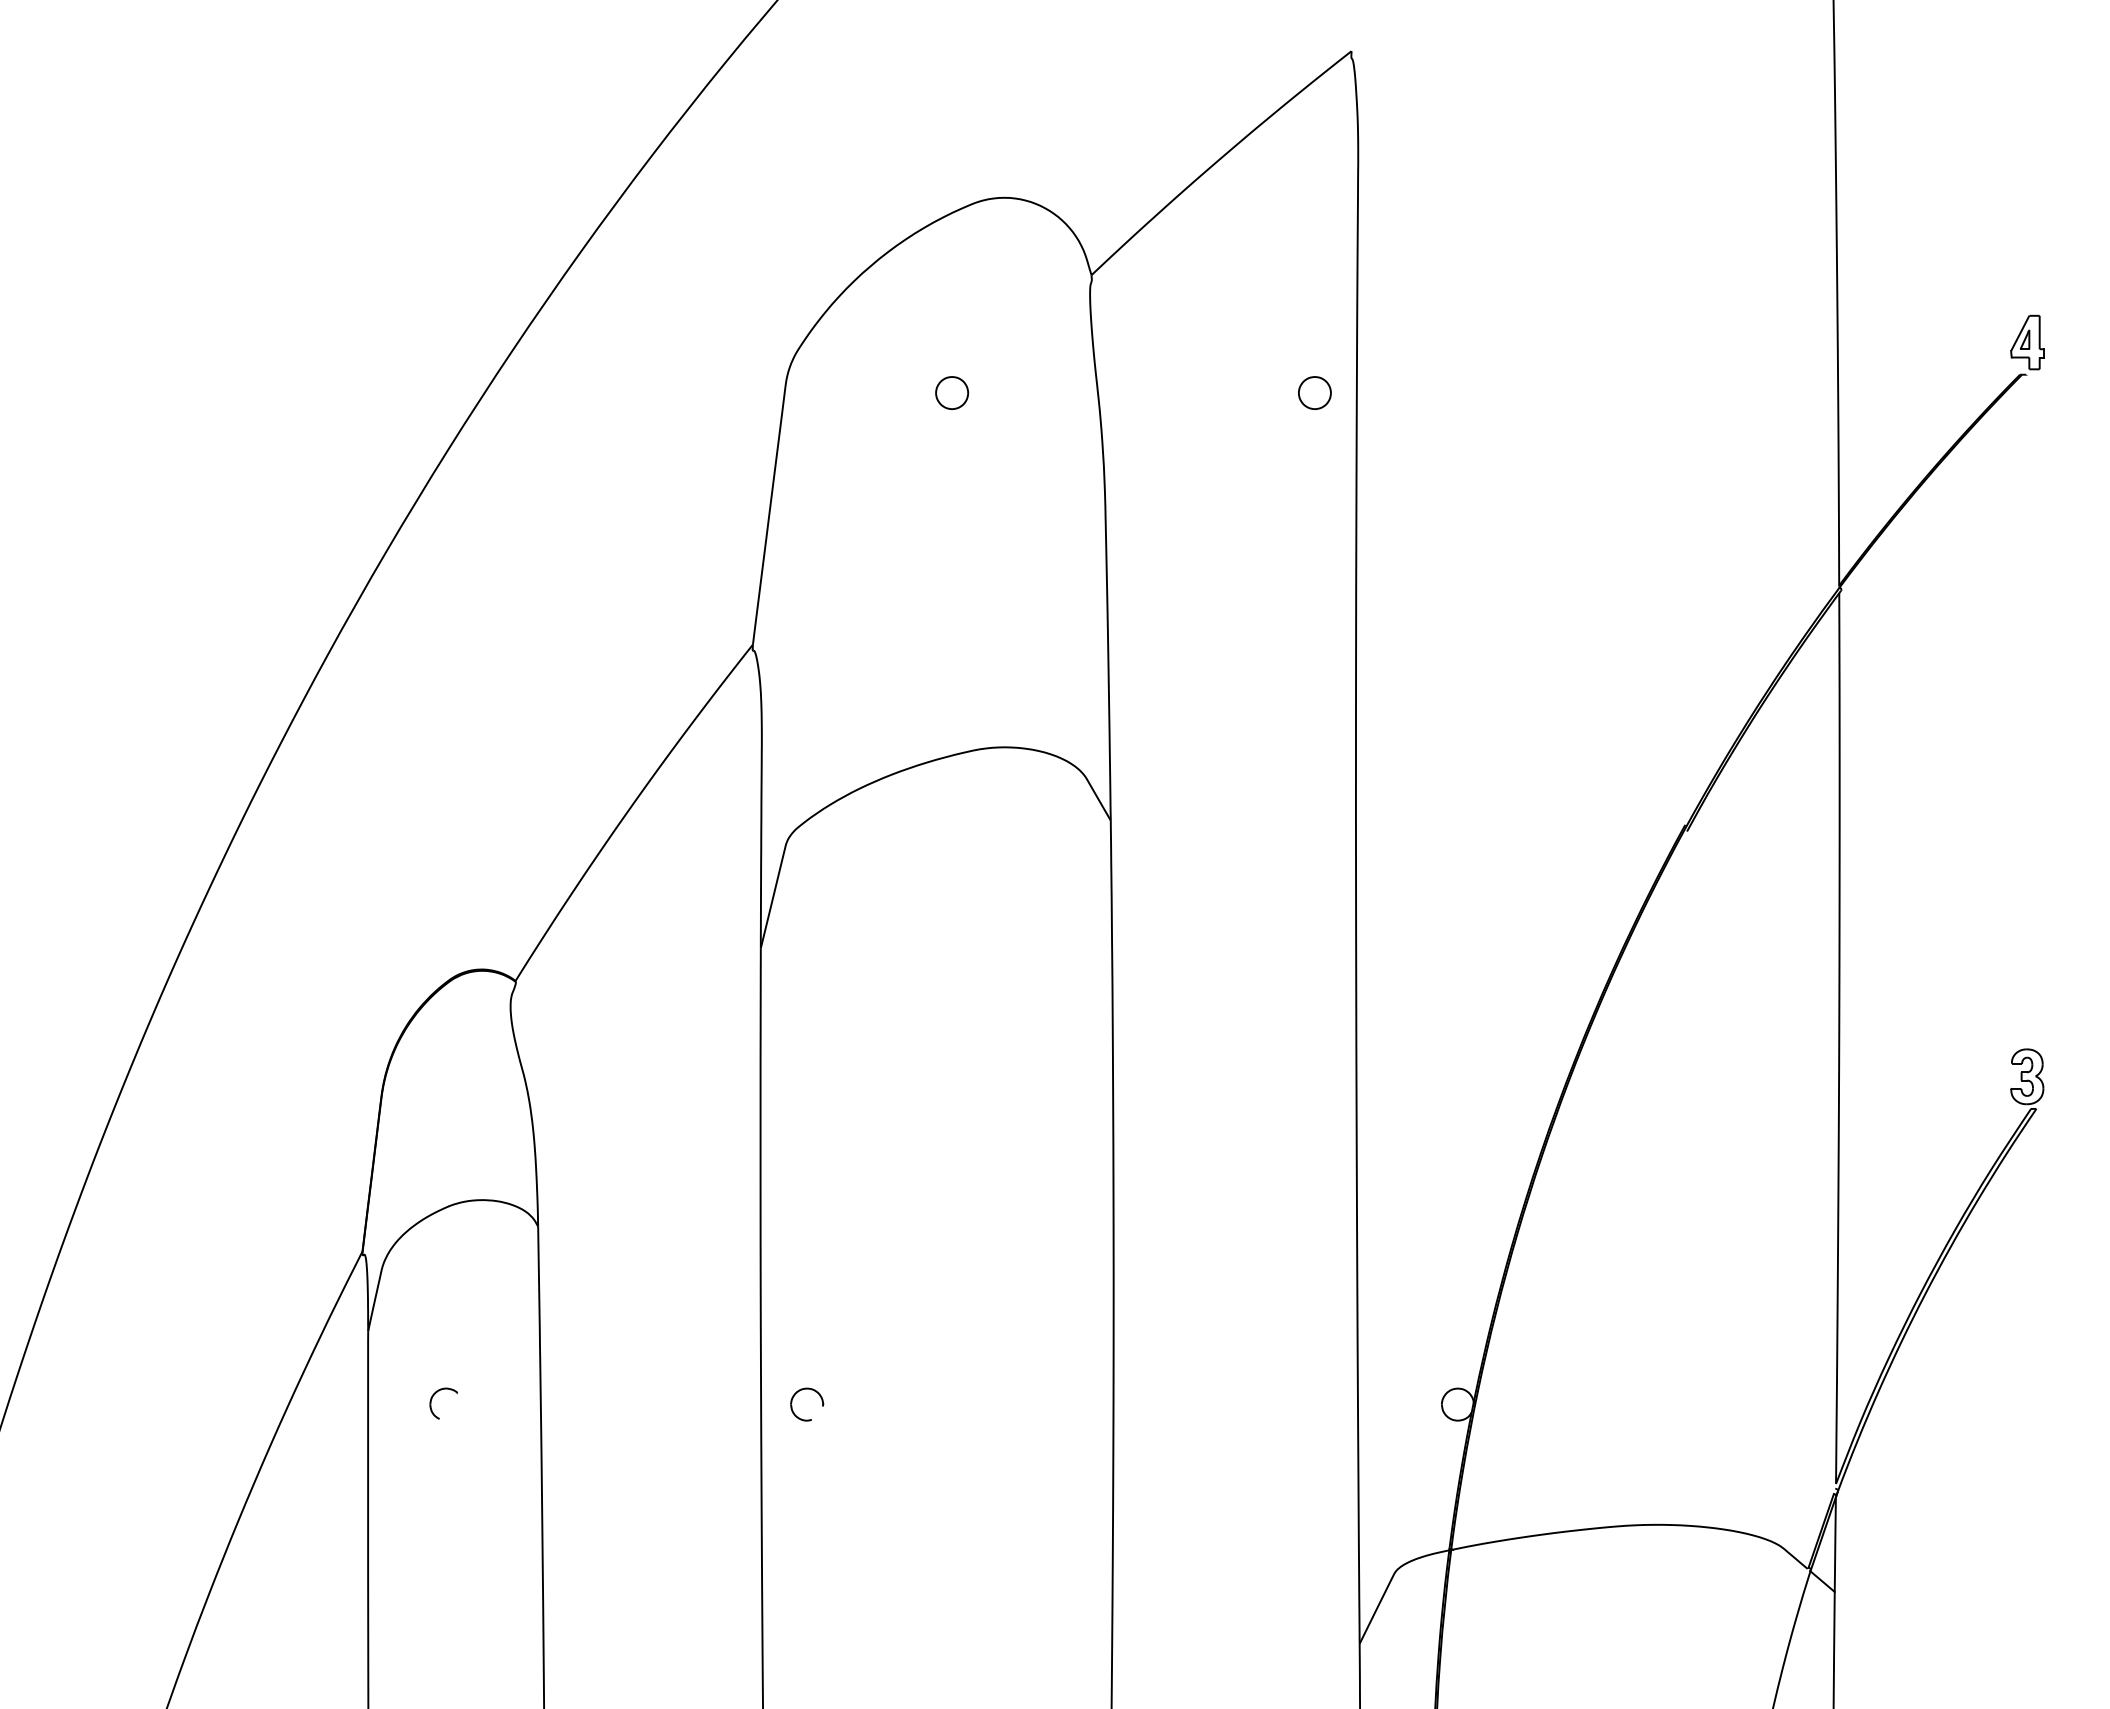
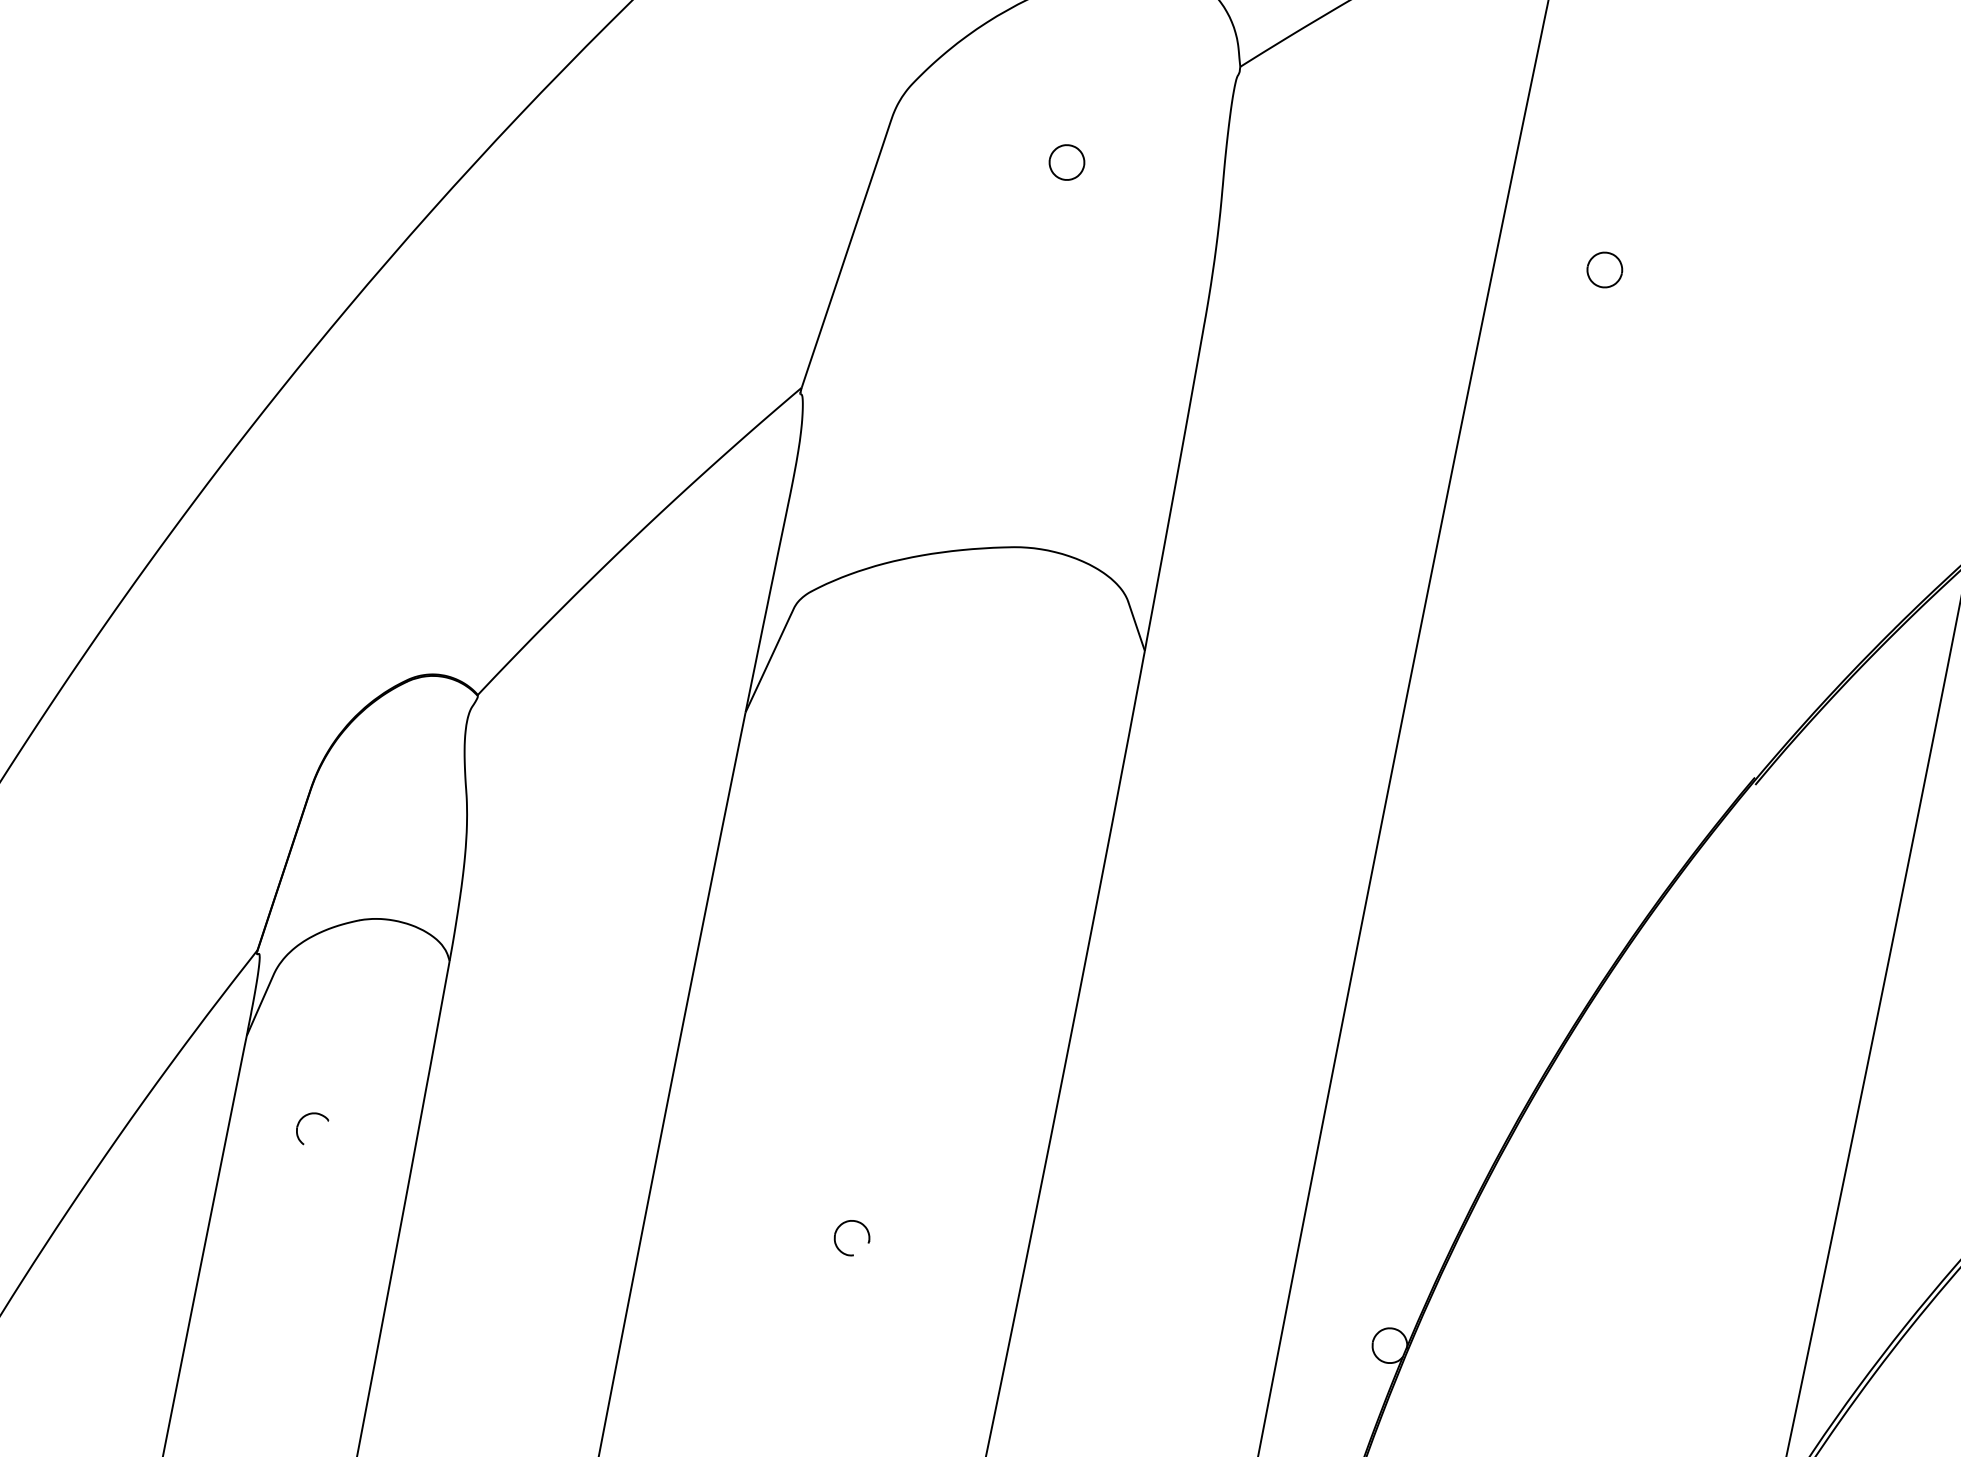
part: (1314, 392) -> (1604, 269), moved
part: (820, 1398) -> (867, 1234), moved

